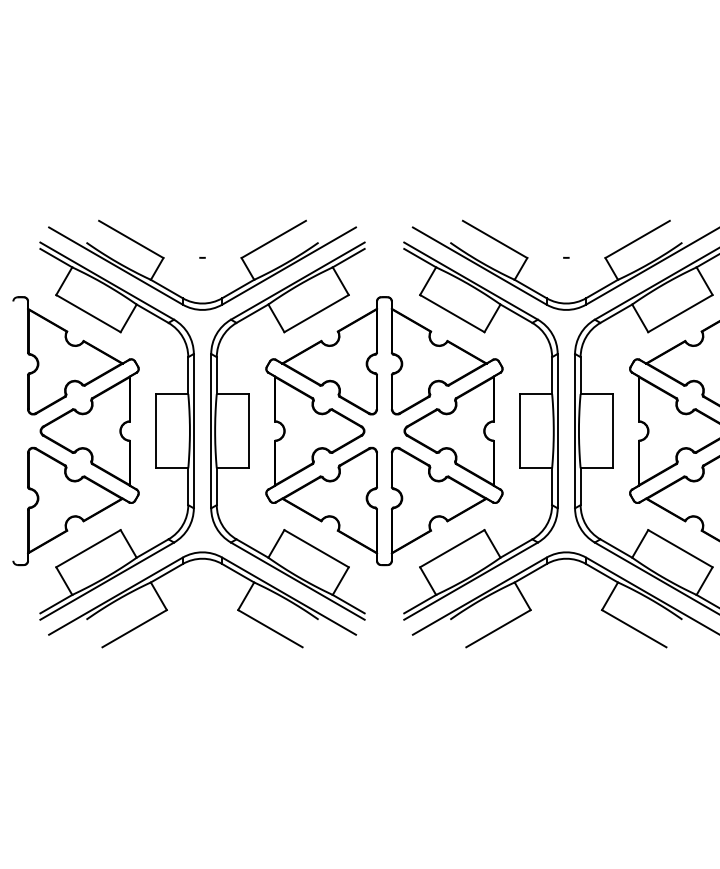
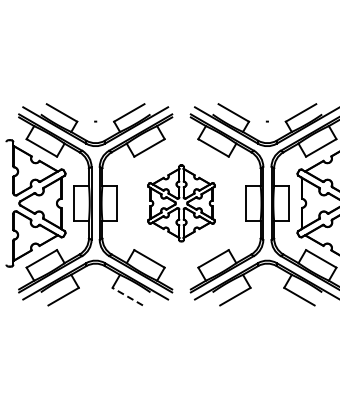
part: (384, 431) -> (181, 203), size x0.6
line: (269, 628) -> (127, 296), solid -> dashed

